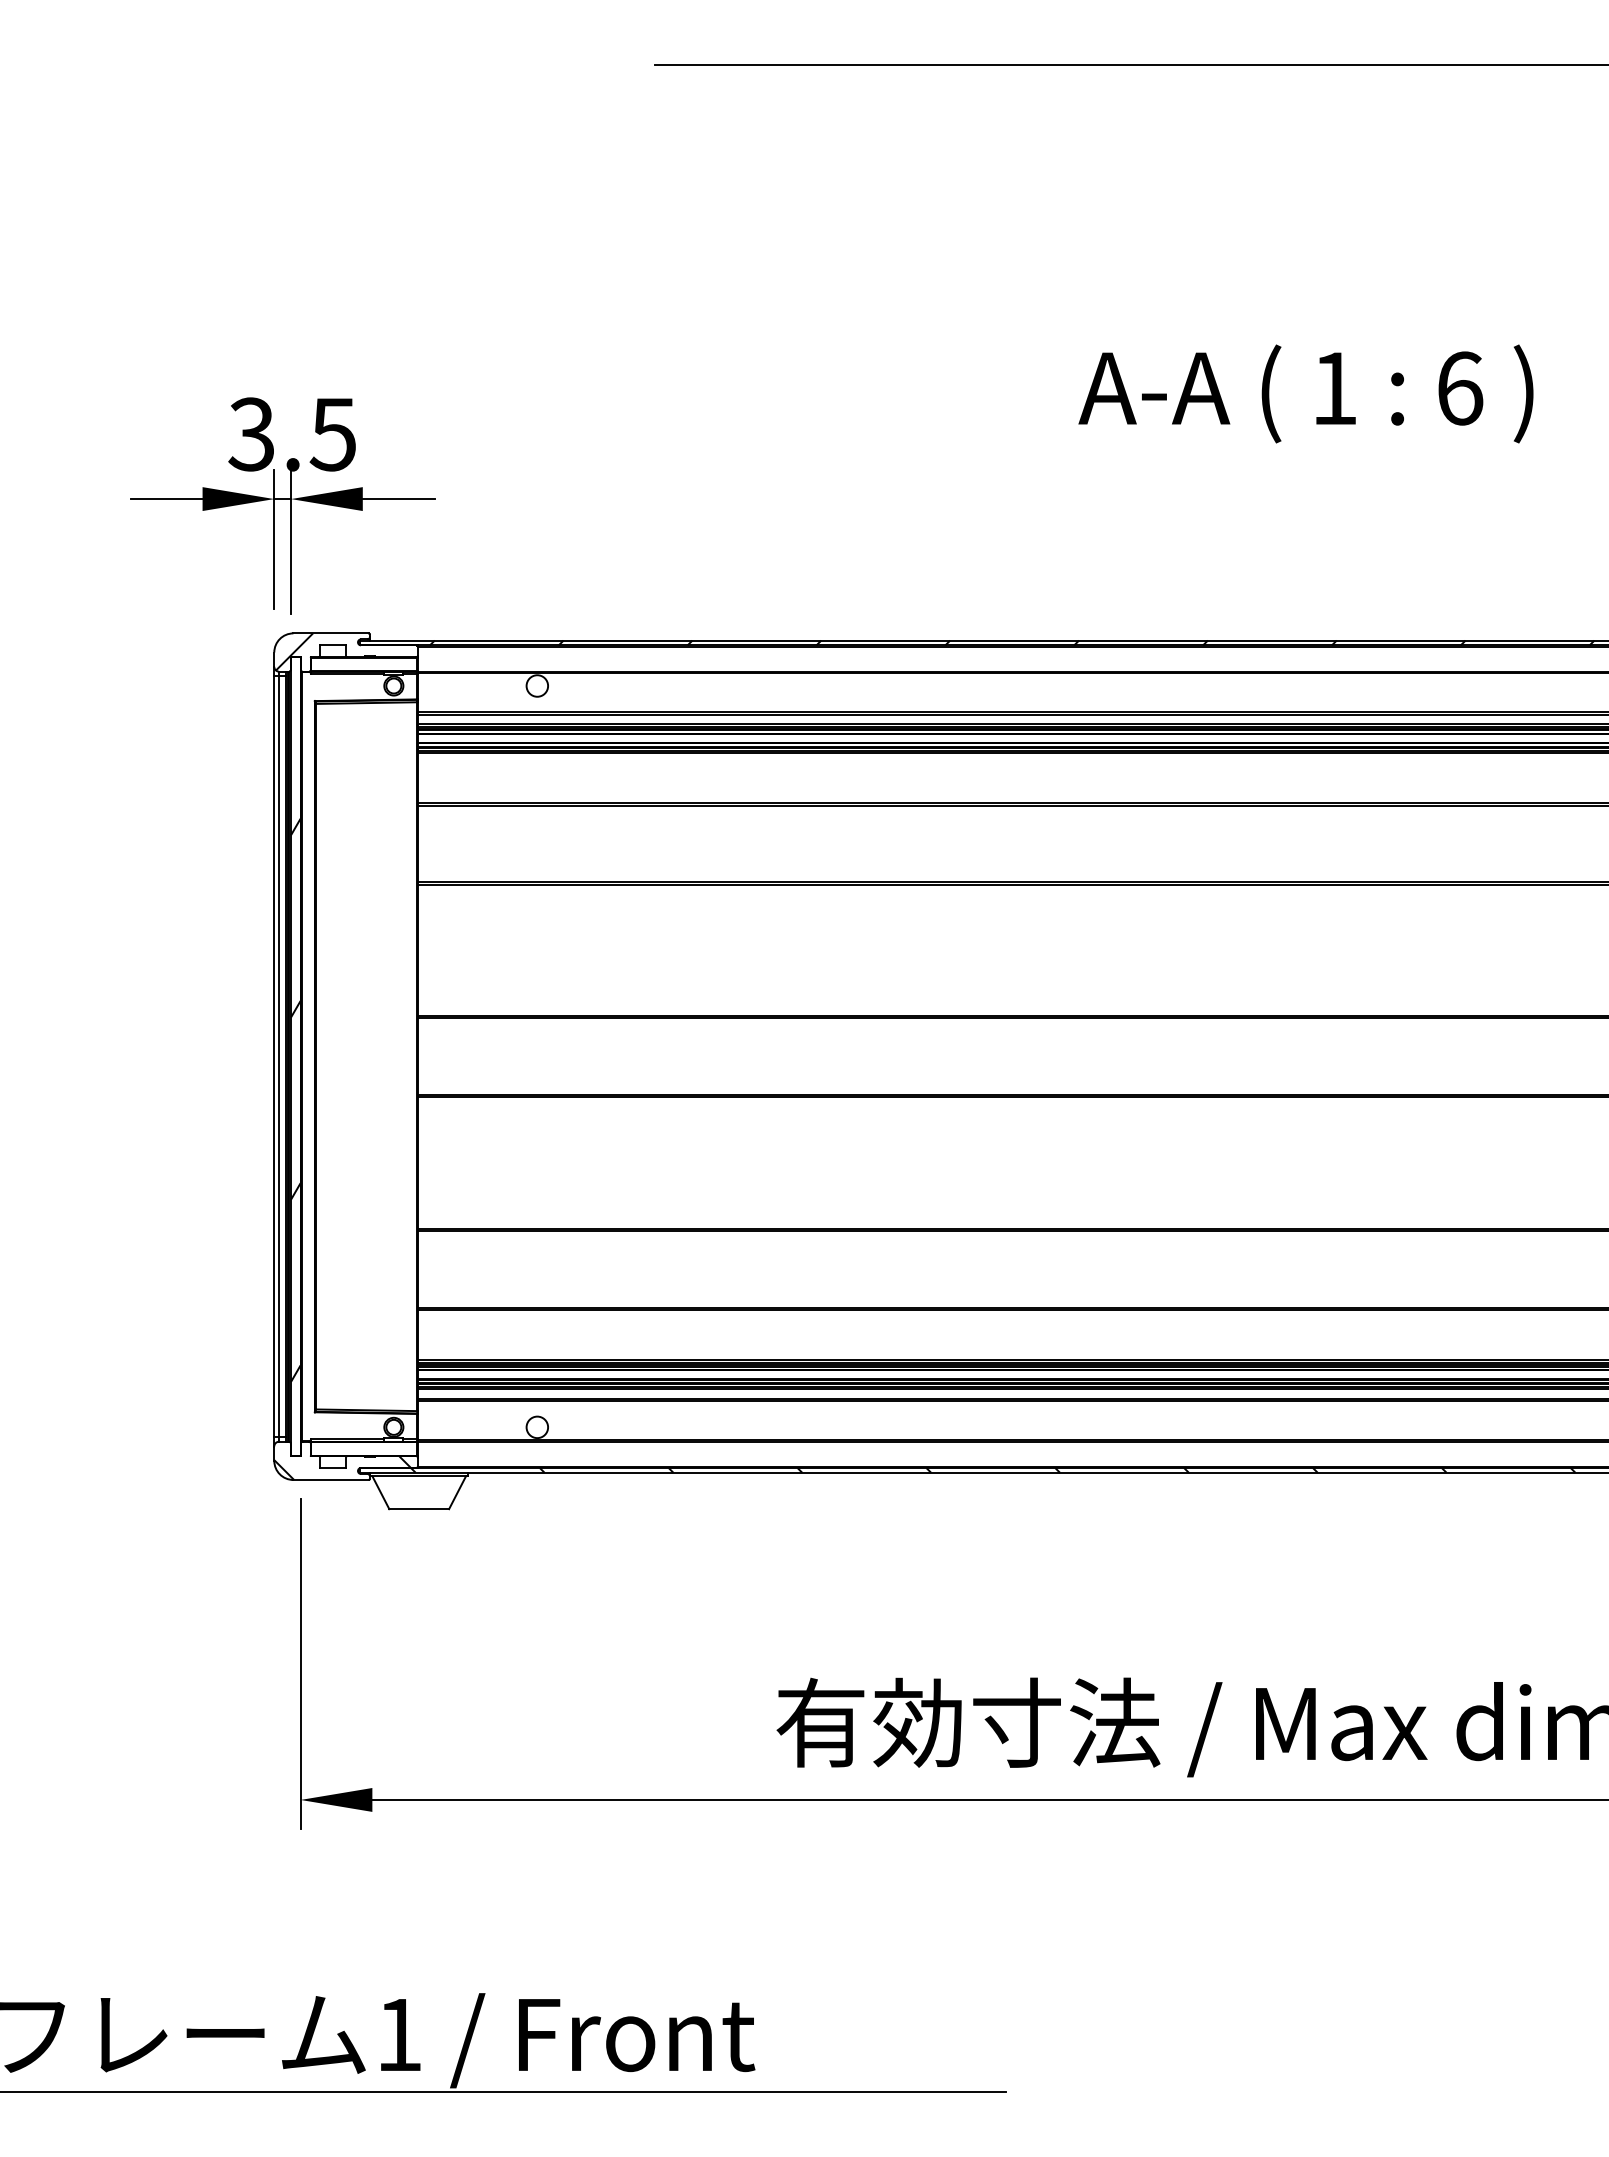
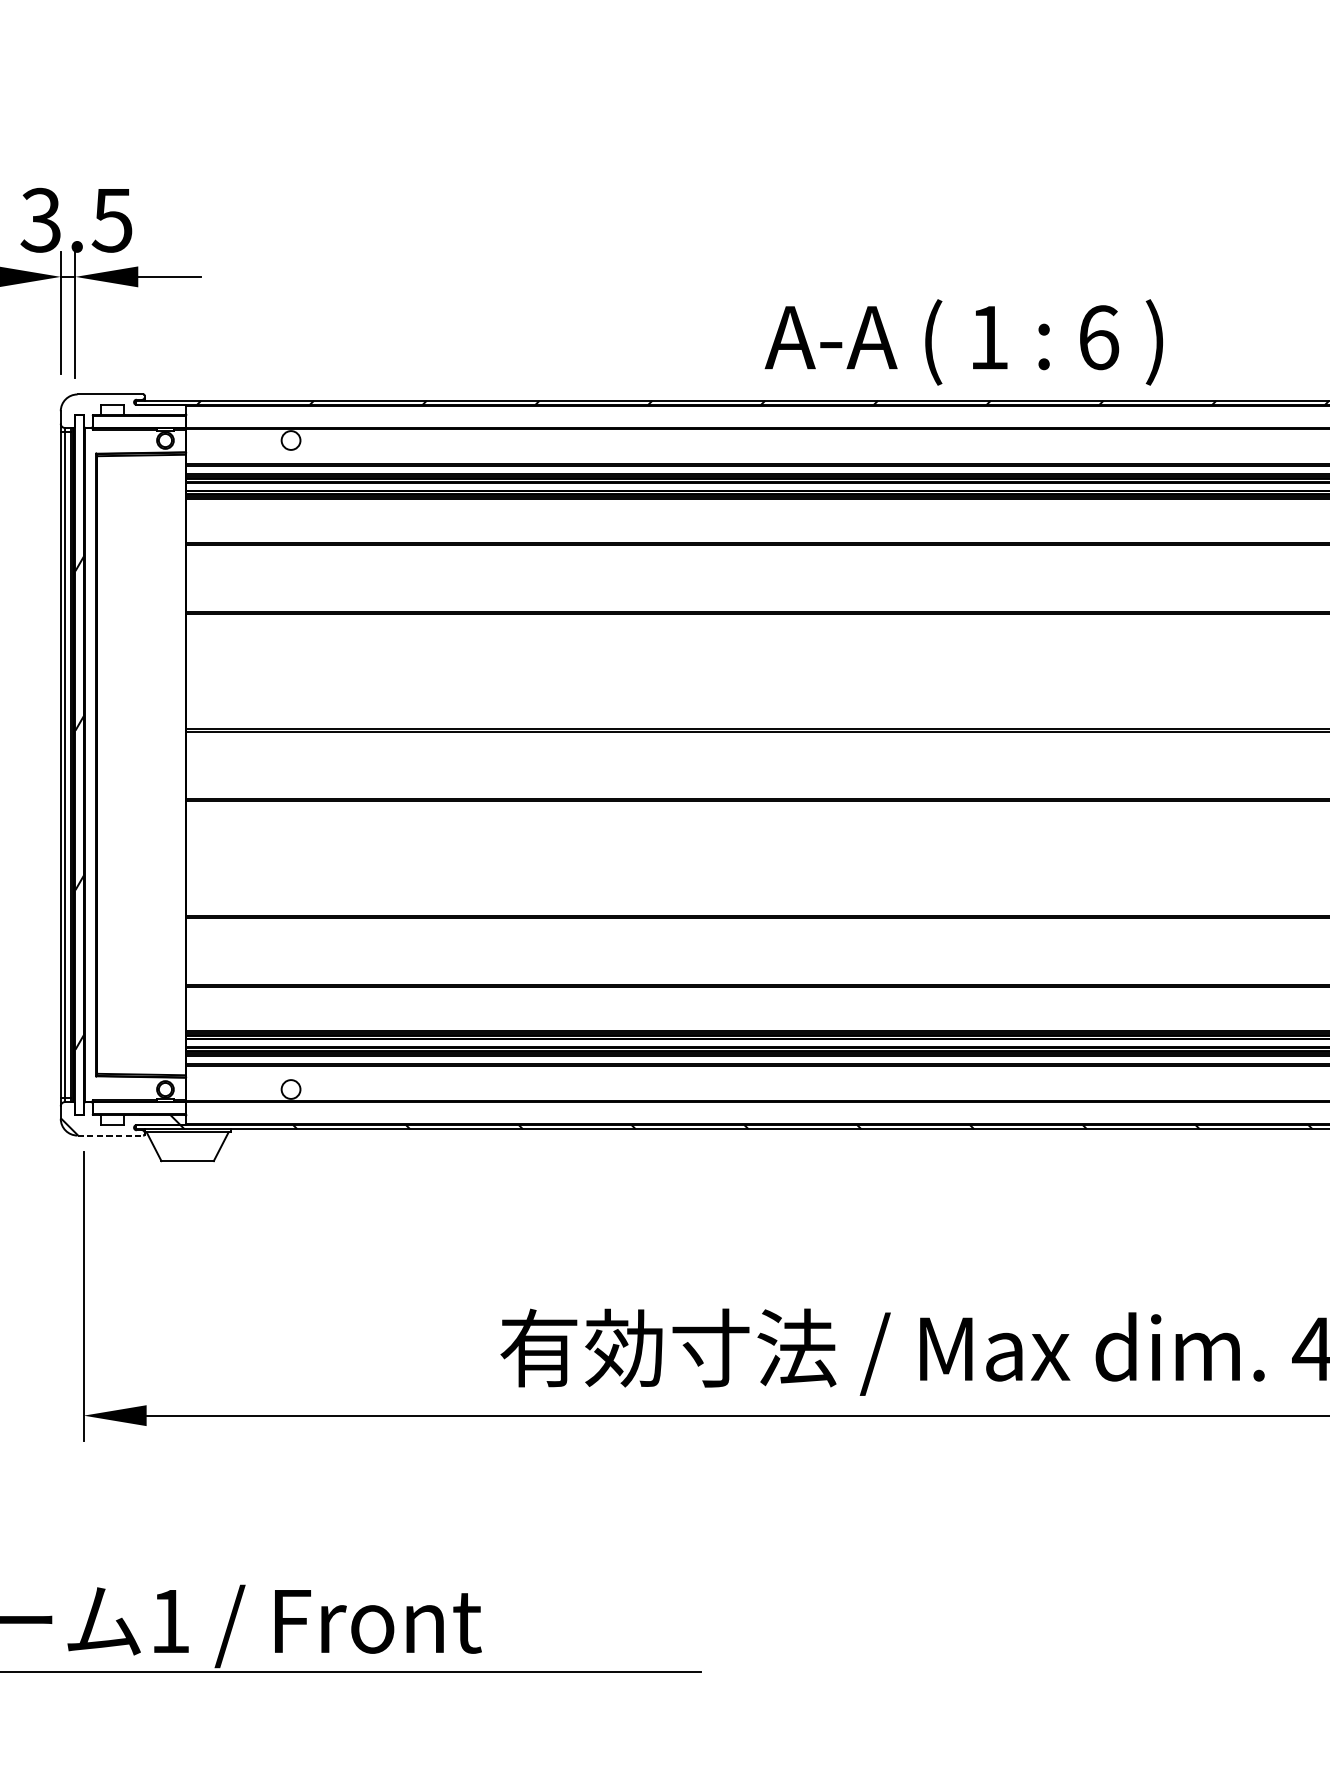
text: (1305, 393) -> (963, 342), moved
hatch: (294, 651) -> (78, 410), removed
line: (330, 1479) -> (109, 1135), solid -> dashed

